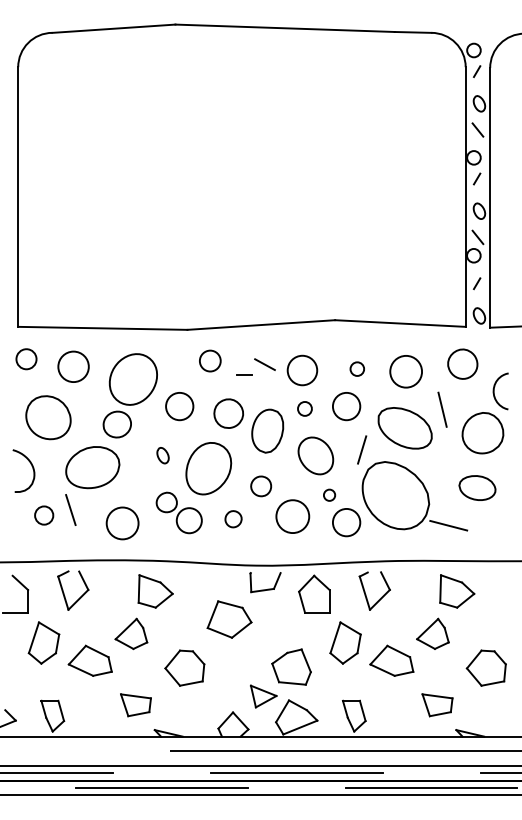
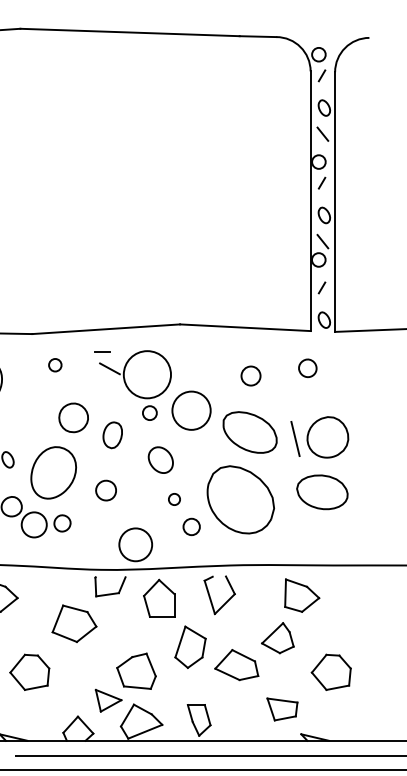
circle: (210, 360) -> (55, 364), size x0.6
part: (462, 363) -> (307, 367), size x0.6
circle: (356, 368) -> (201, 372), removed
circle: (302, 370) -> (147, 374), size x1.6
circle: (405, 371) -> (250, 375), size x0.6
line: (244, 374) -> (102, 350), moved
curve: (494, 391) -> (339, 395), removed
circle: (179, 406) -> (24, 410), removed
circle: (346, 406) -> (191, 410), size x1.4
line: (442, 409) -> (295, 438), moved
part: (267, 430) -> (112, 434), size x0.6
line: (362, 449) -> (207, 453), removed
part: (315, 455) -> (160, 459), size x0.7
part: (477, 487) -> (322, 491), size x1.4
circle: (292, 516) -> (135, 544), moved
part: (233, 519) -> (62, 523), moved
circle: (346, 522) -> (191, 526), size x0.6
line: (448, 525) -> (293, 529), removed

